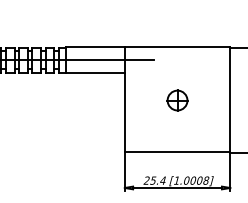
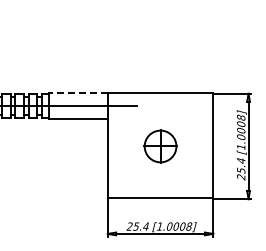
line: (95, 46) -> (78, 92), solid -> dashed
part: (177, 100) -> (160, 146), size x1.6

